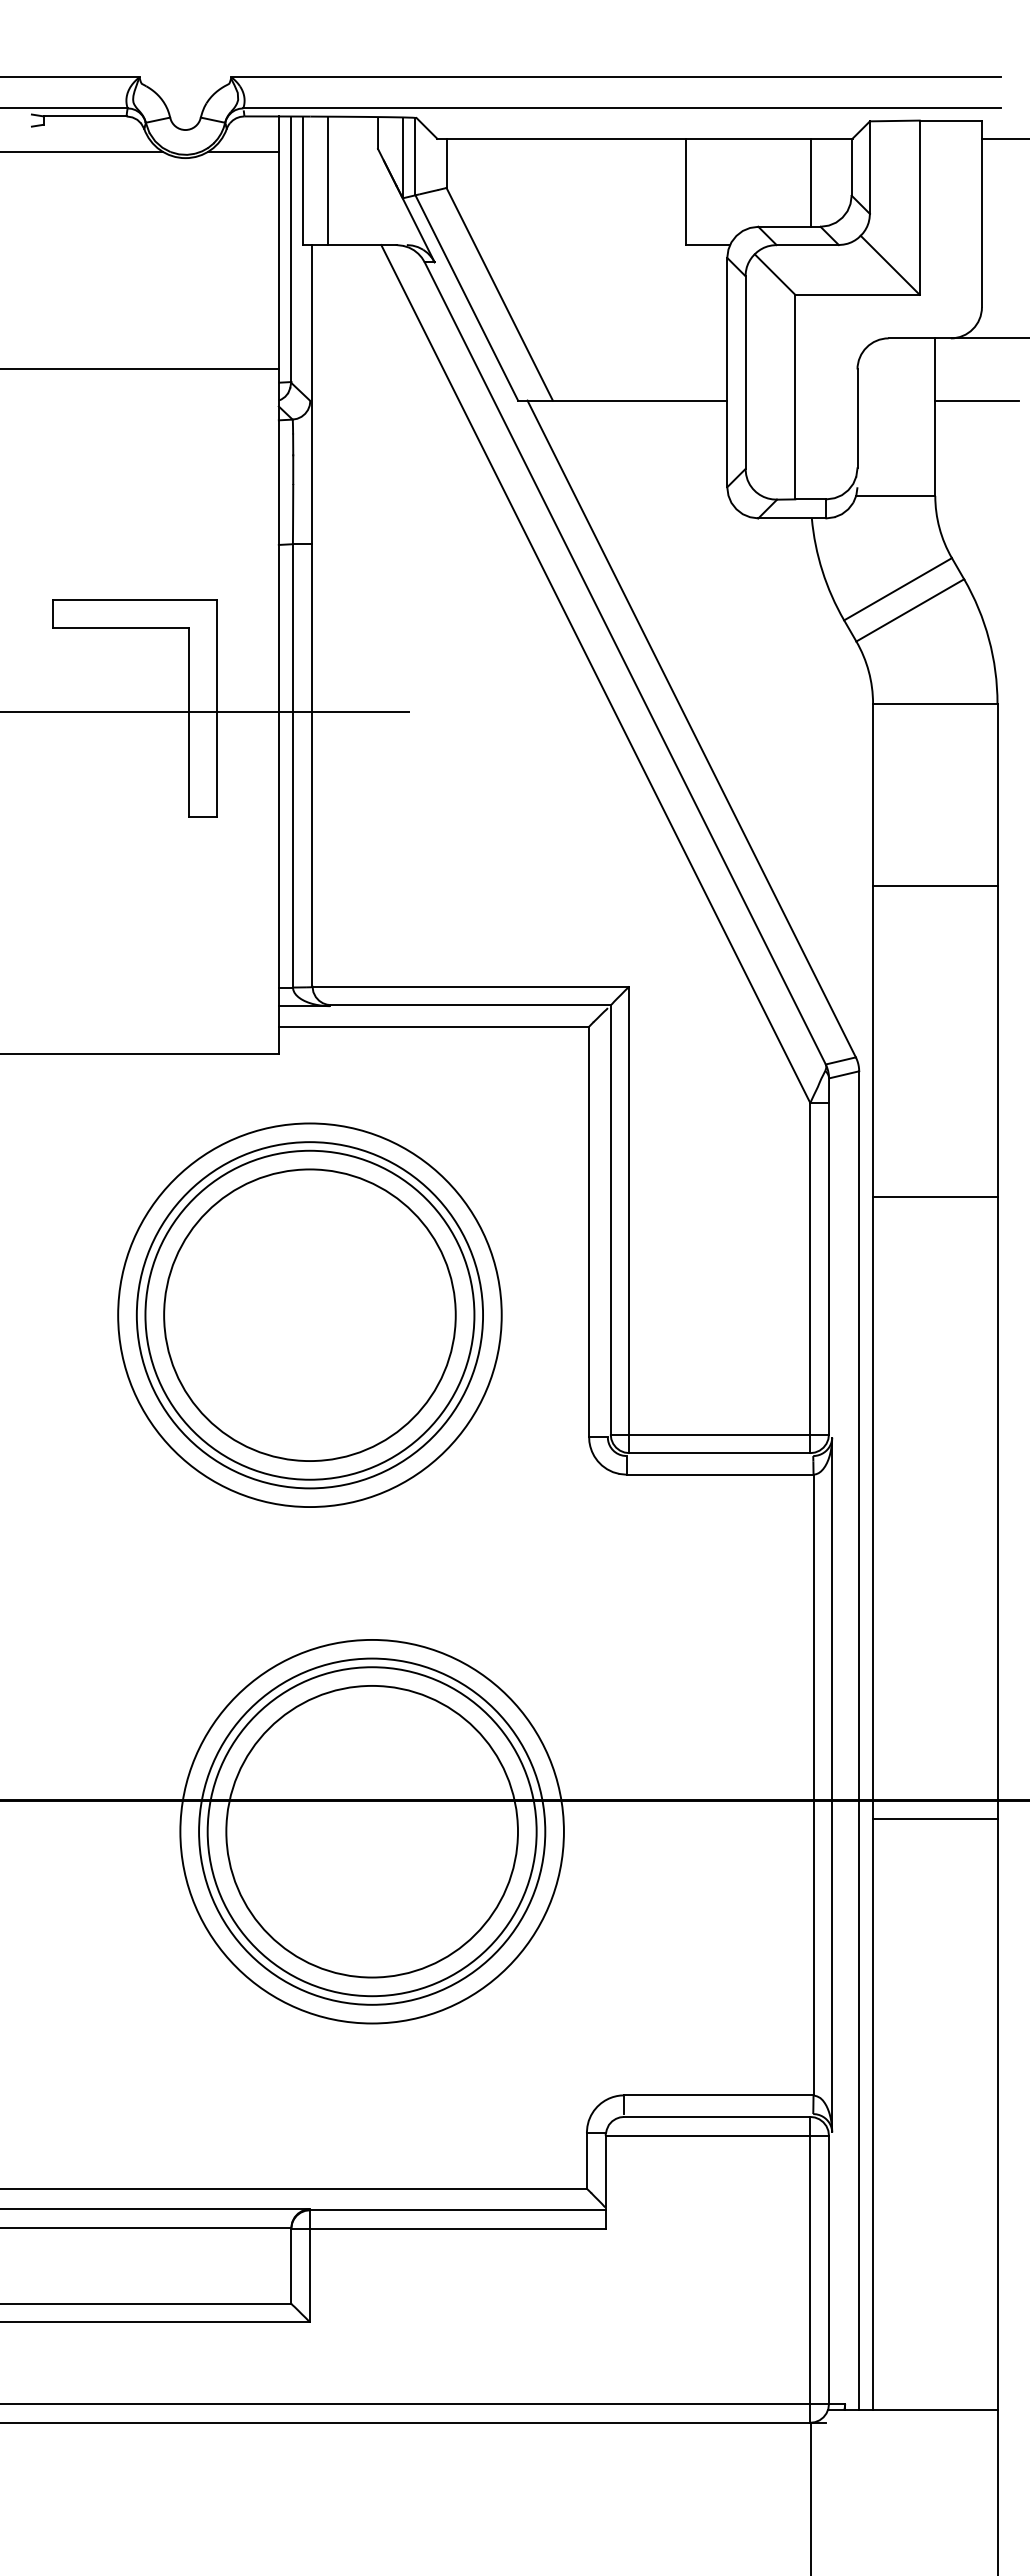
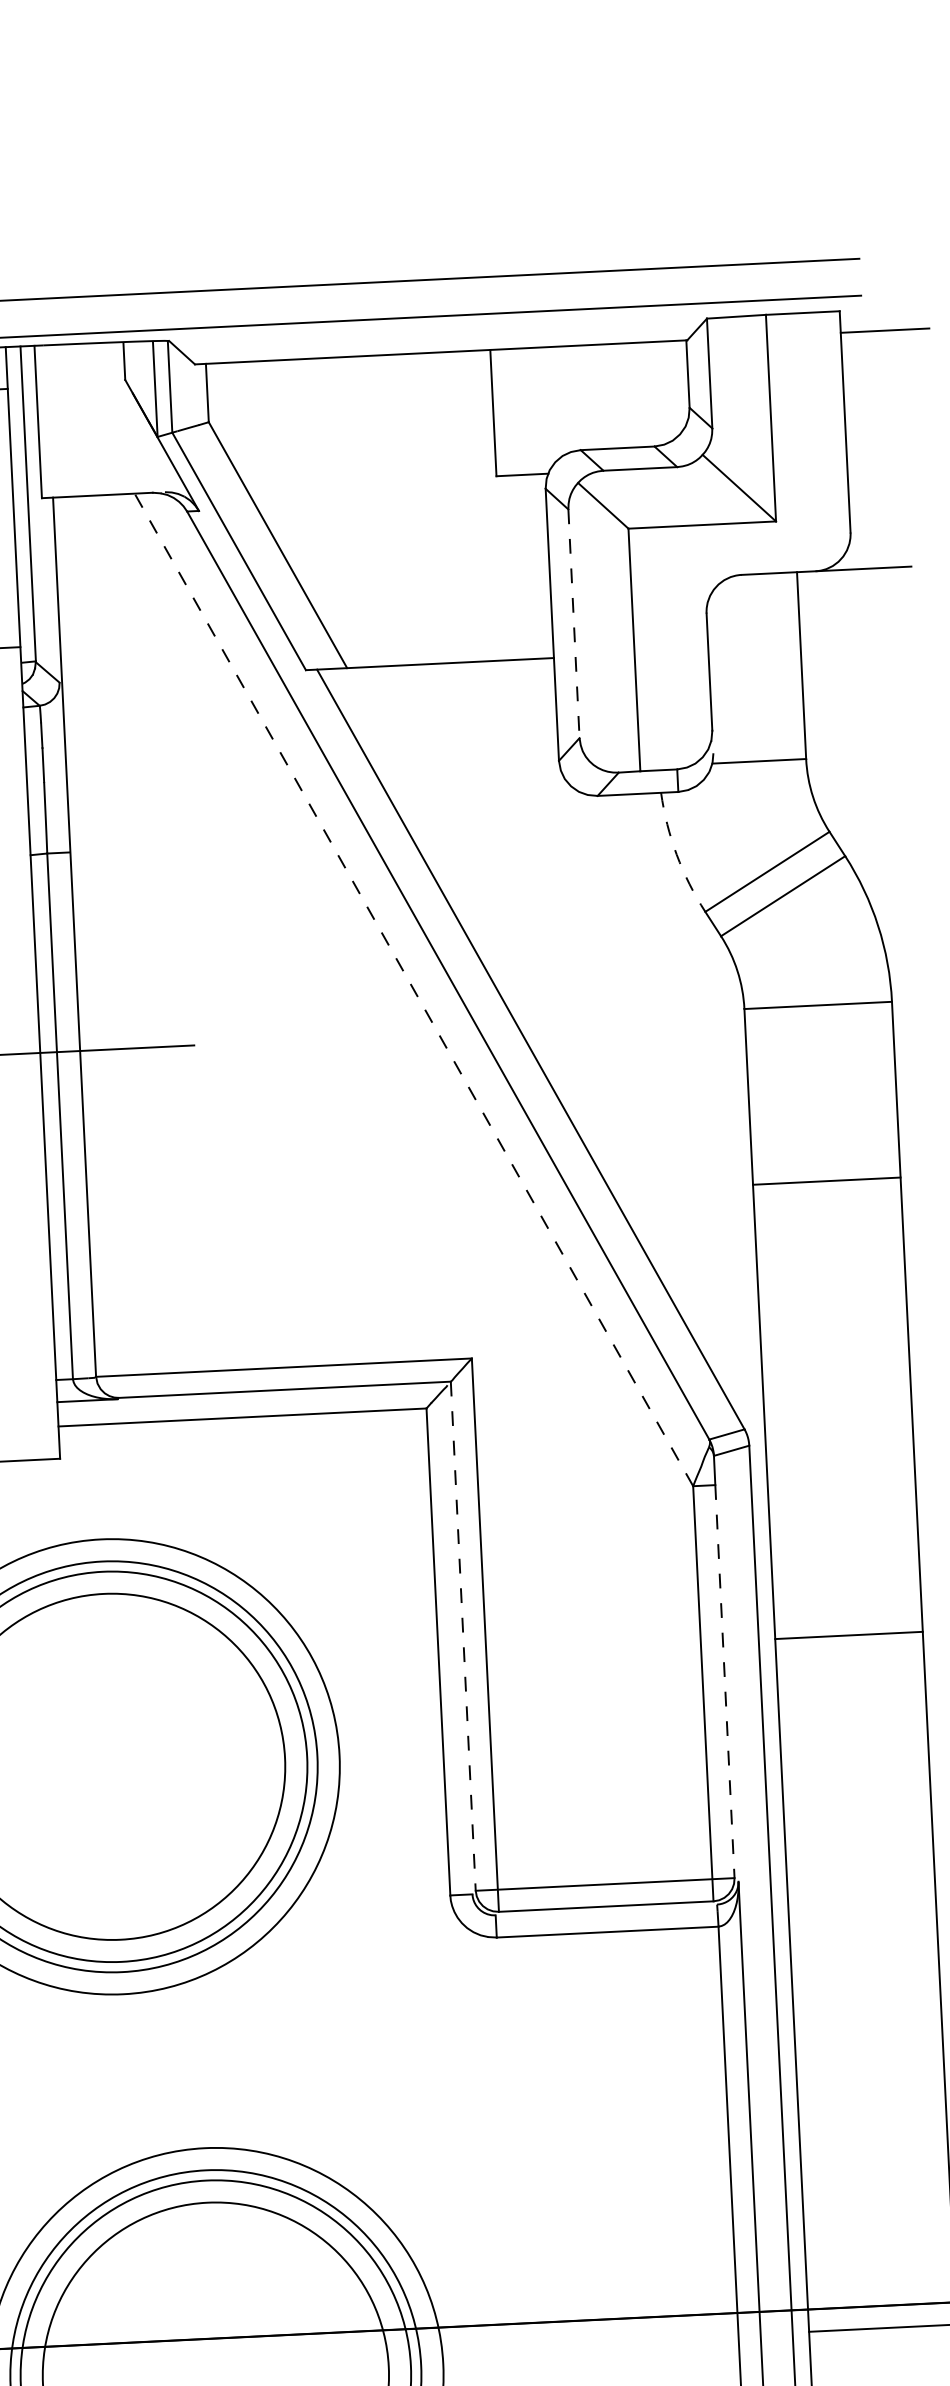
line: (327, 180) -> (67, 420), removed
line: (810, 182) -> (640, 394), removed
line: (745, 373) -> (574, 624), solid -> dashed
line: (977, 400) -> (850, 643), removed
arc: (822, 571) -> (676, 855), solid -> dashed
line: (595, 674) -> (413, 990), solid -> dashed
line: (935, 885) -> (827, 1180), moved
line: (935, 1197) -> (849, 1635), moved
line: (610, 1219) -> (462, 1635), solid -> dashed
line: (828, 1268) -> (724, 1681), solid -> dashed

